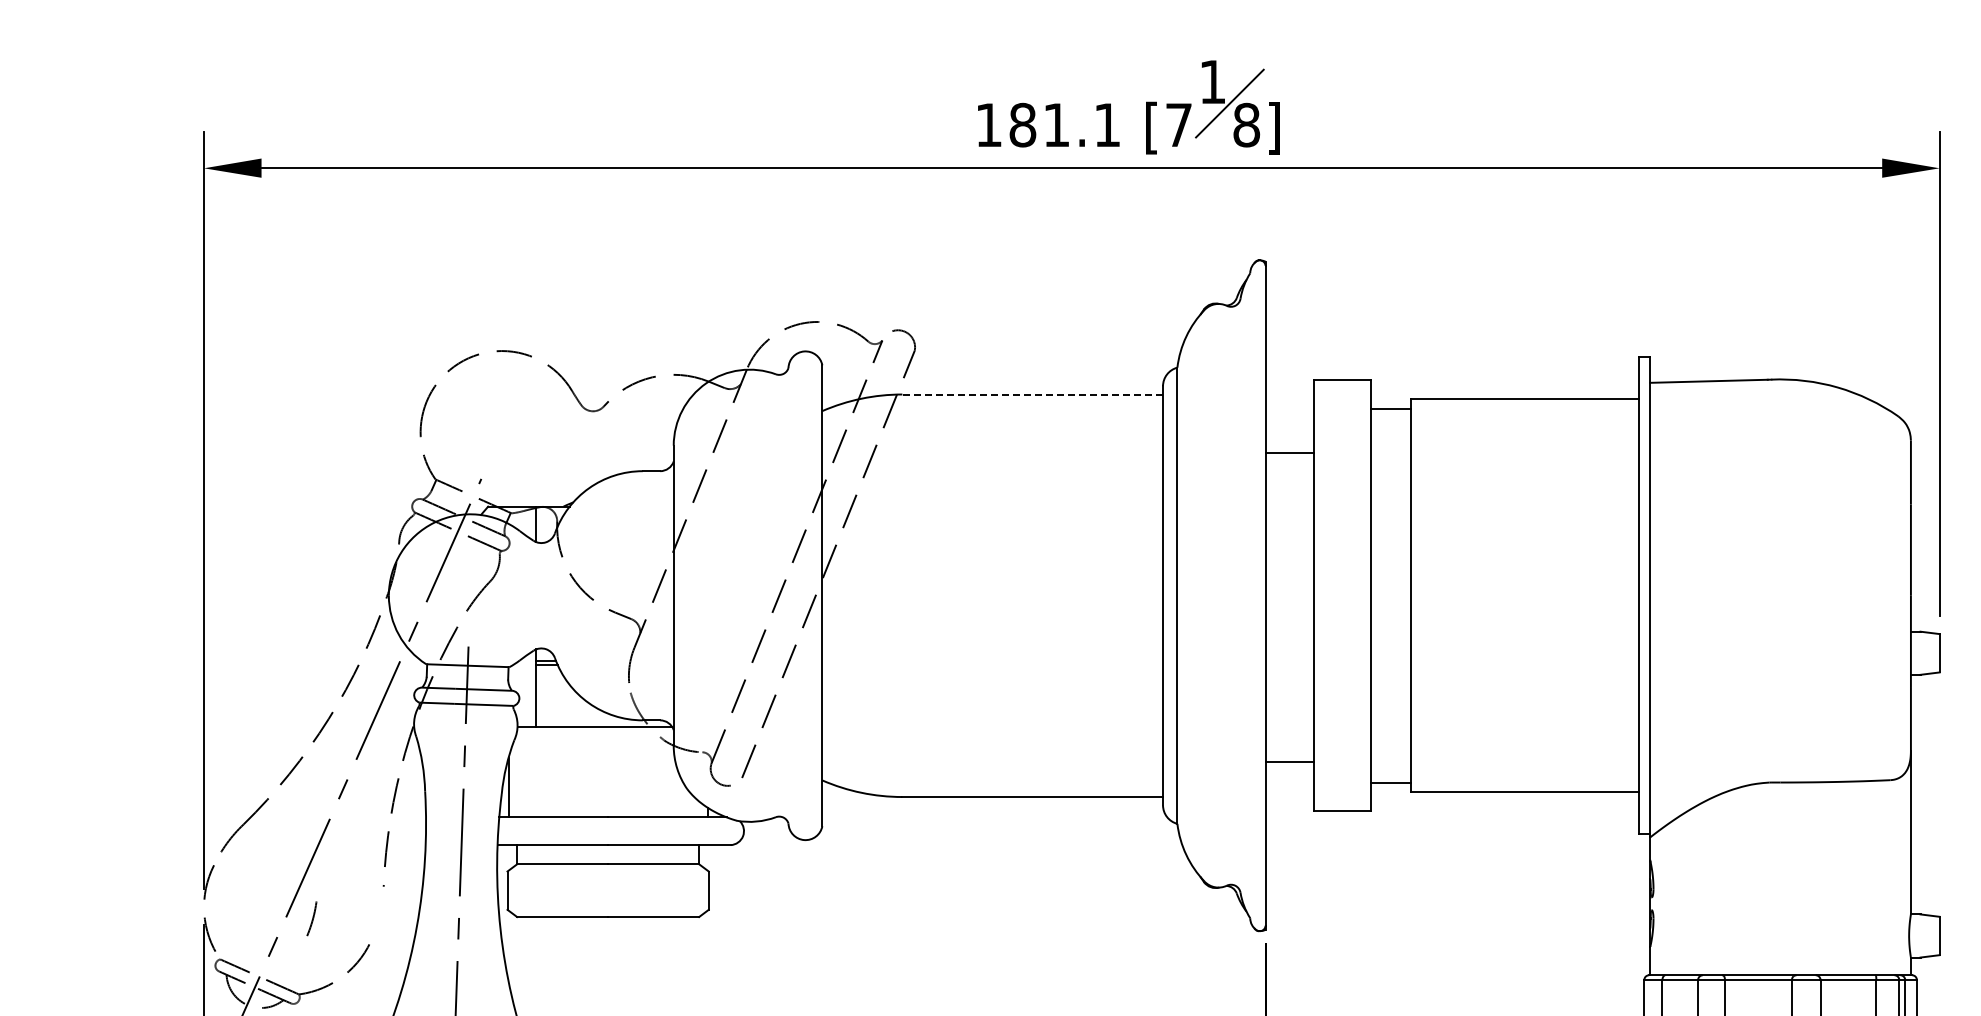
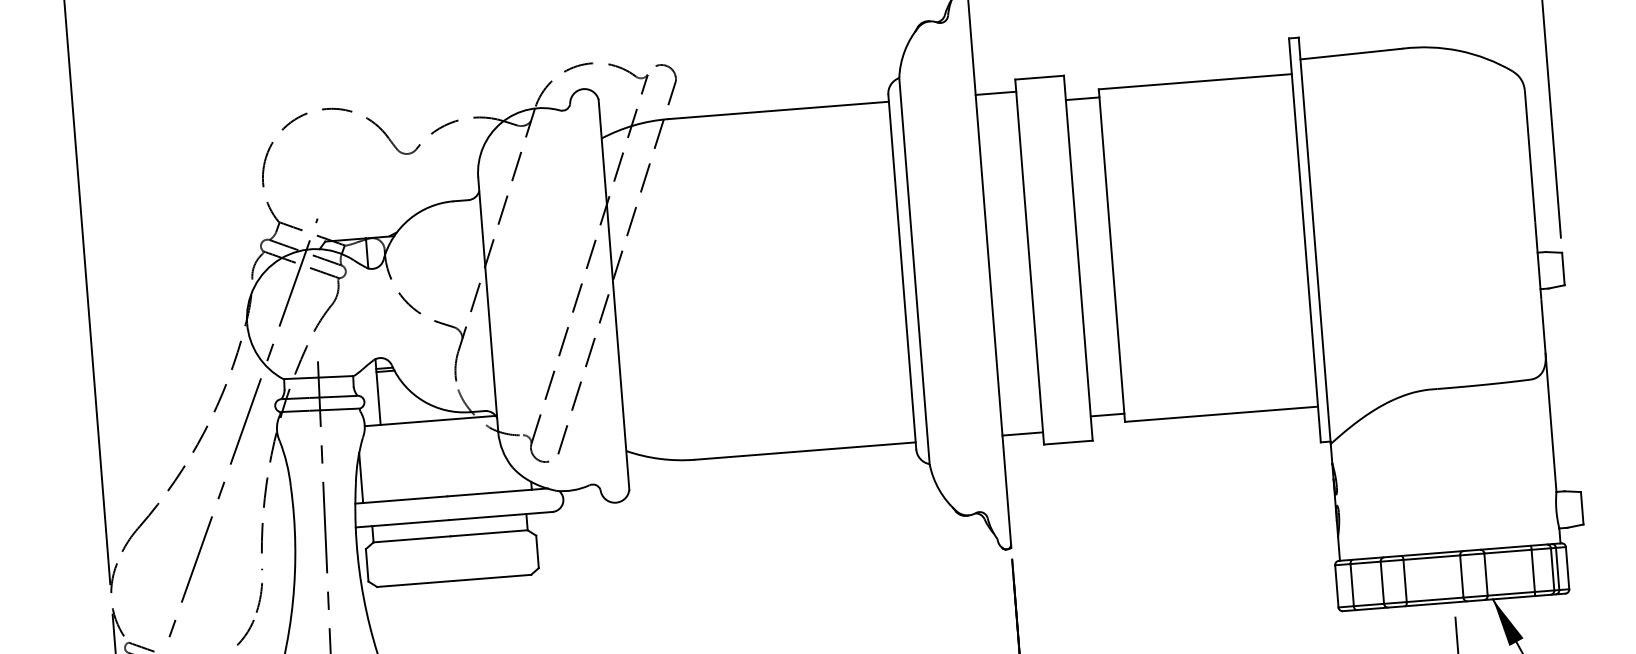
line: (1032, 394) -> (778, 110), dashed -> solid
line: (1289, 452) -> (995, 93), moved
line: (1289, 762) -> (1022, 434), moved
arc: (312, 918) -> (259, 597), moved

